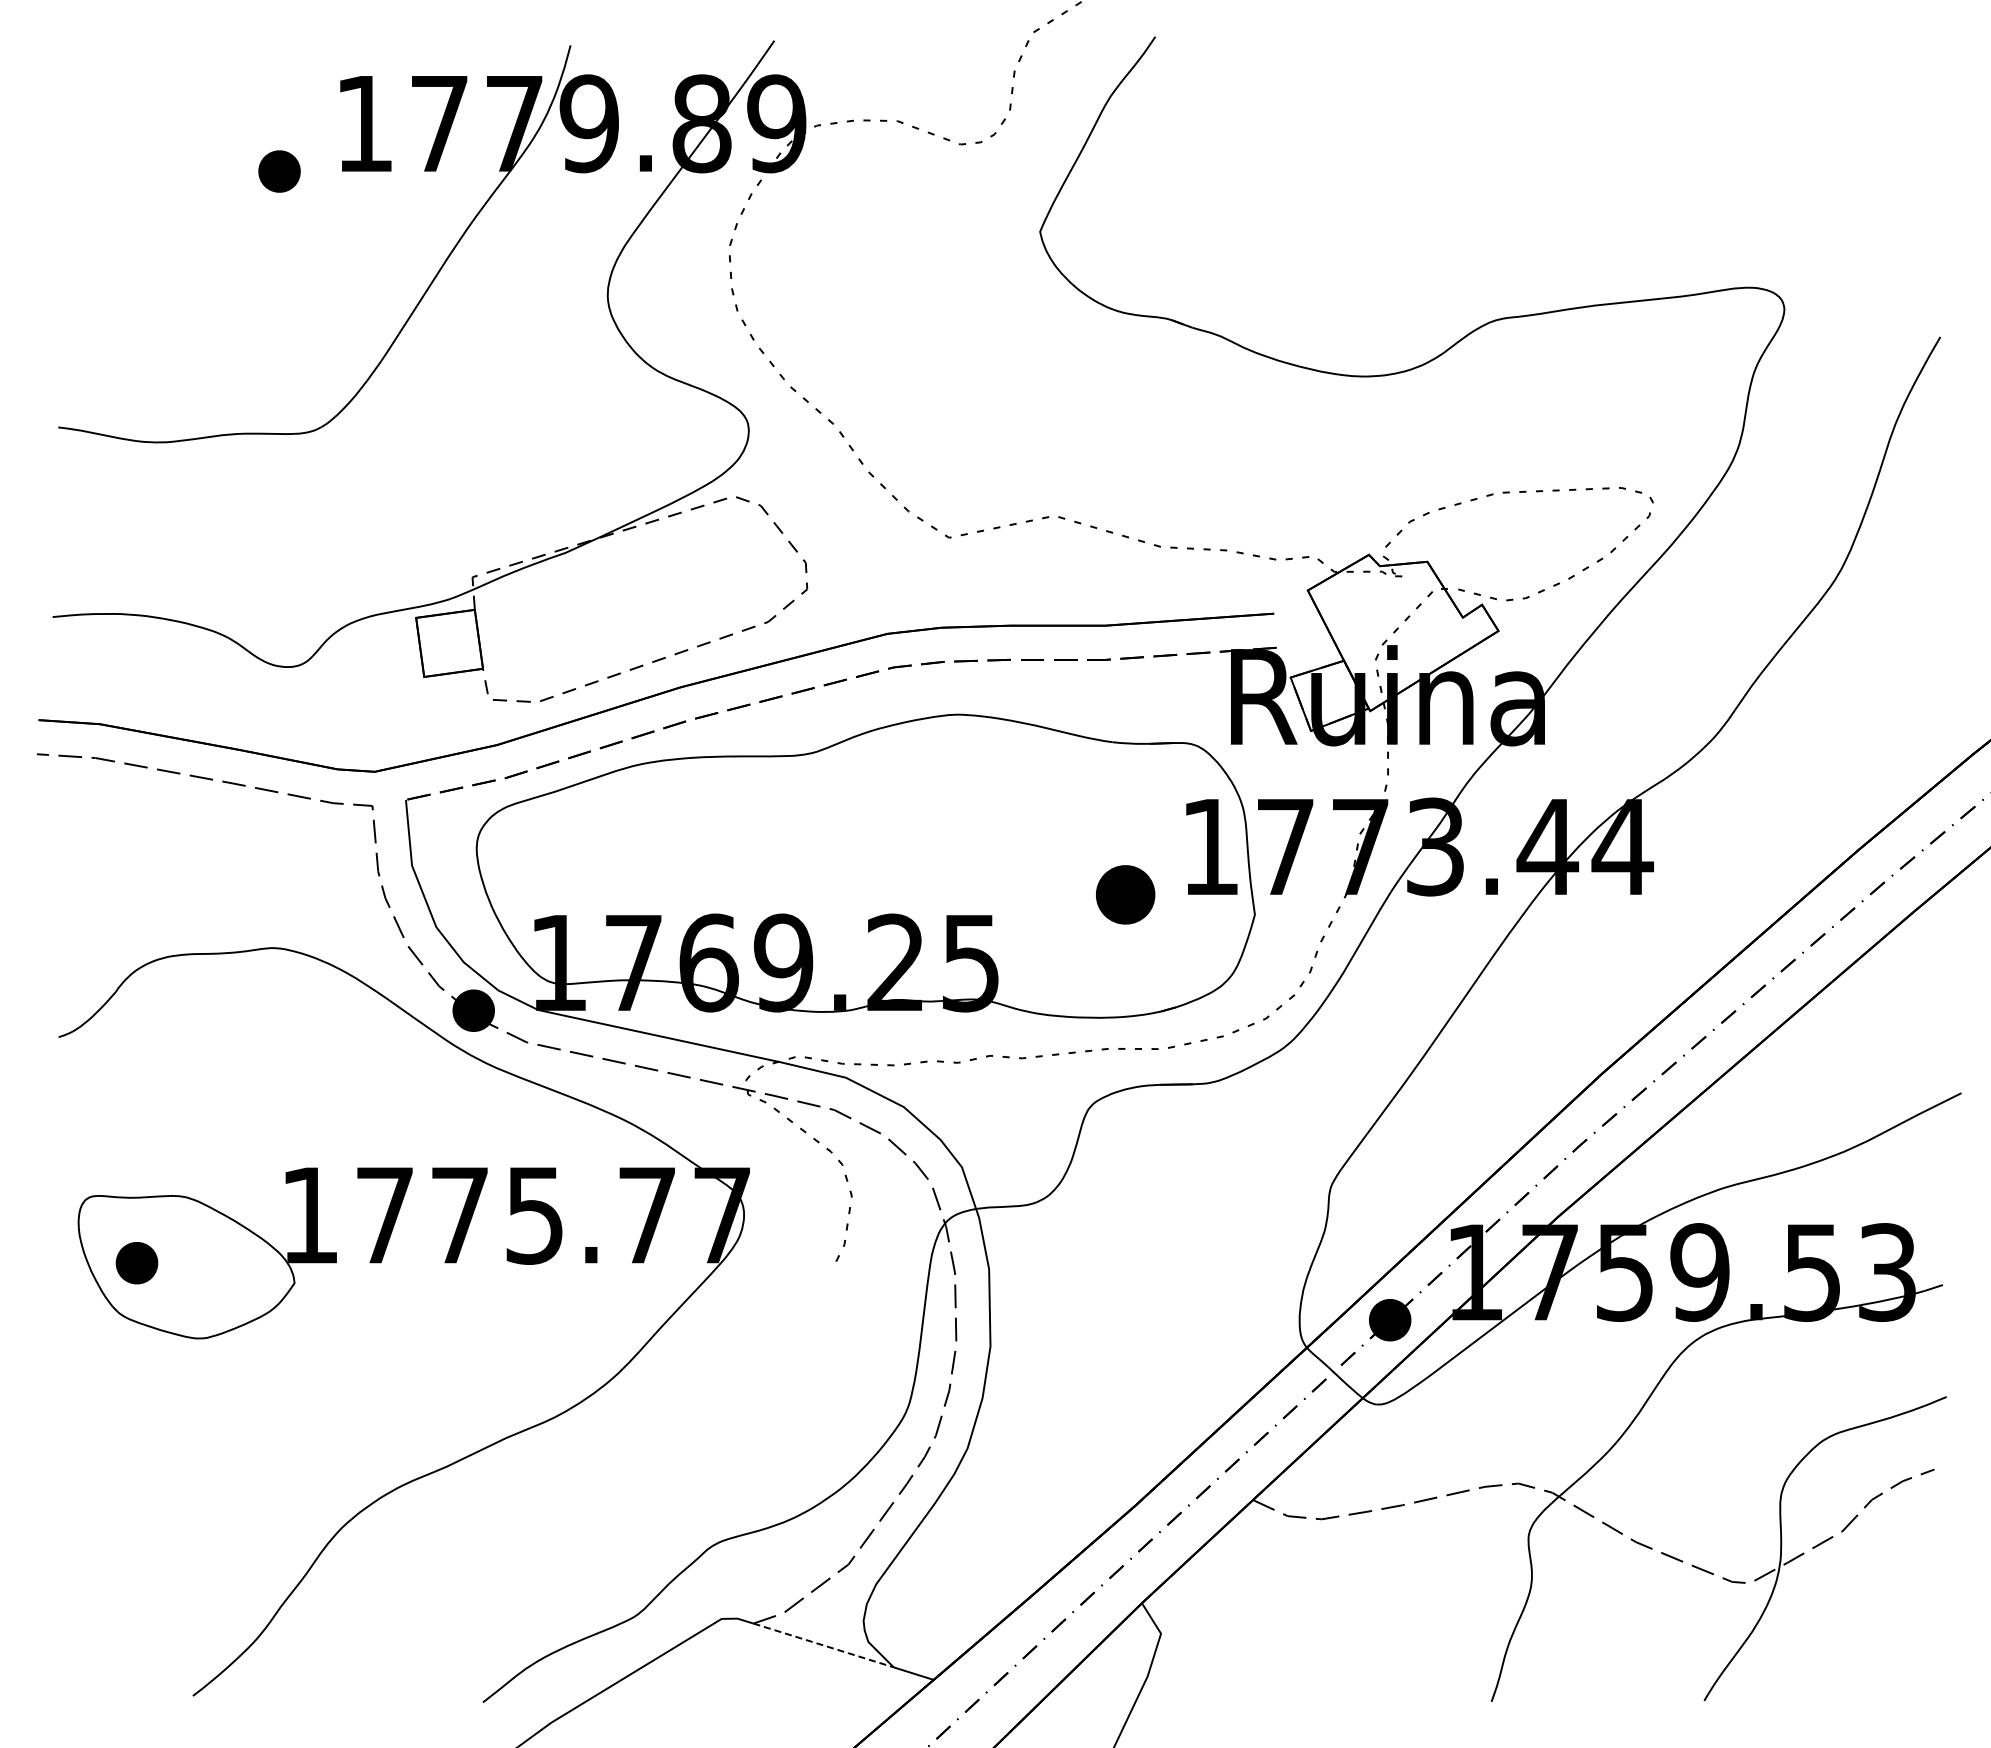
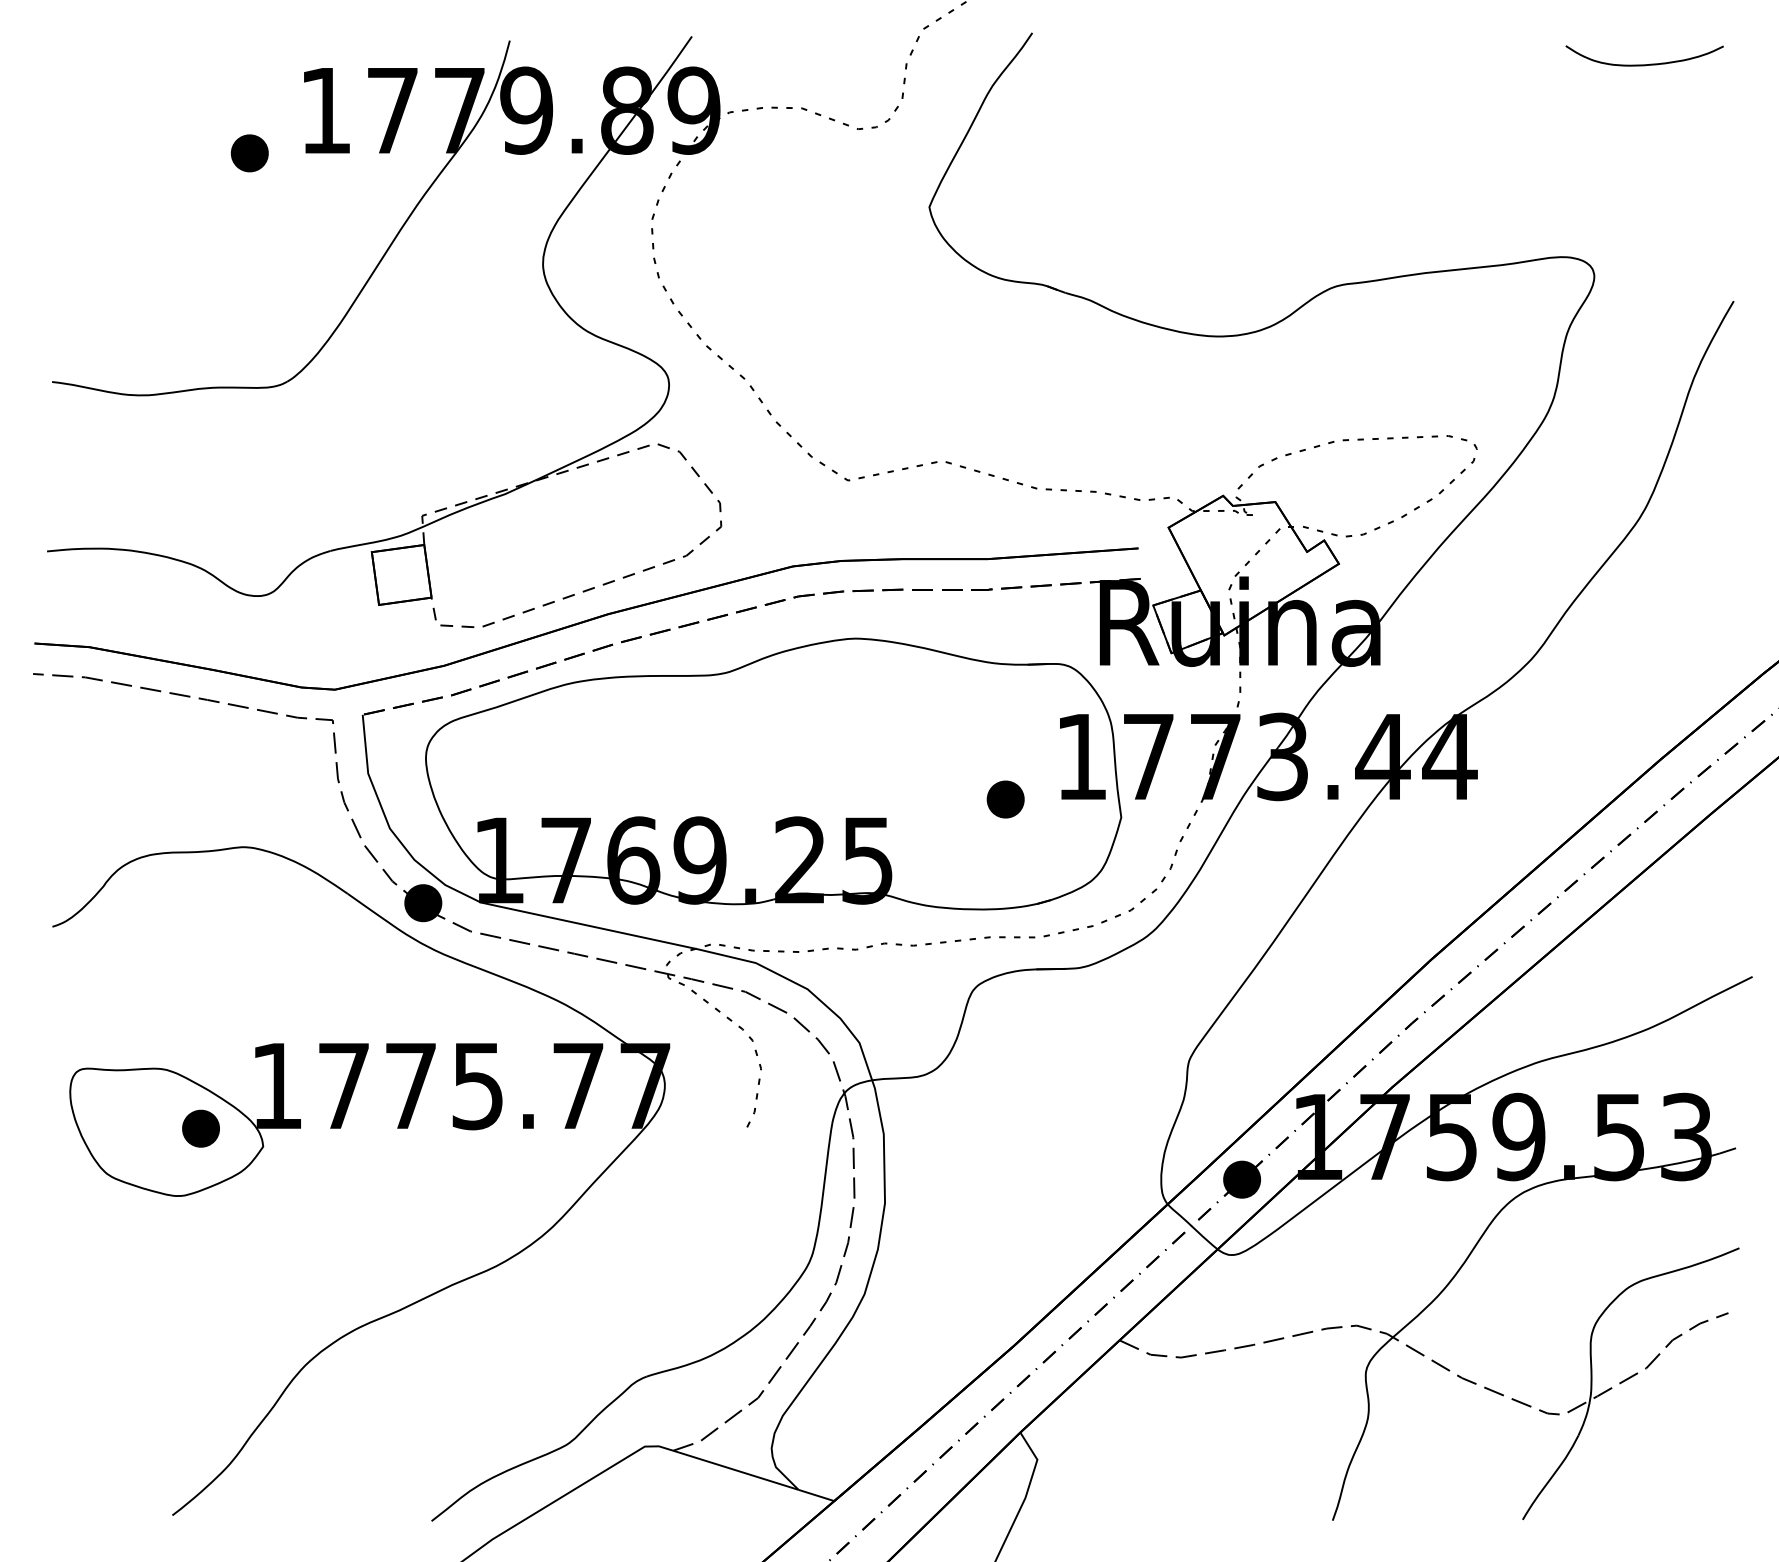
curve: (1842, 71) -> (1646, 63), added
part: (1125, 894) -> (1005, 799), size x0.71
part: (136, 1263) -> (200, 1129), moved
line: (824, 1645) -> (736, 1470), dashed -> solid

